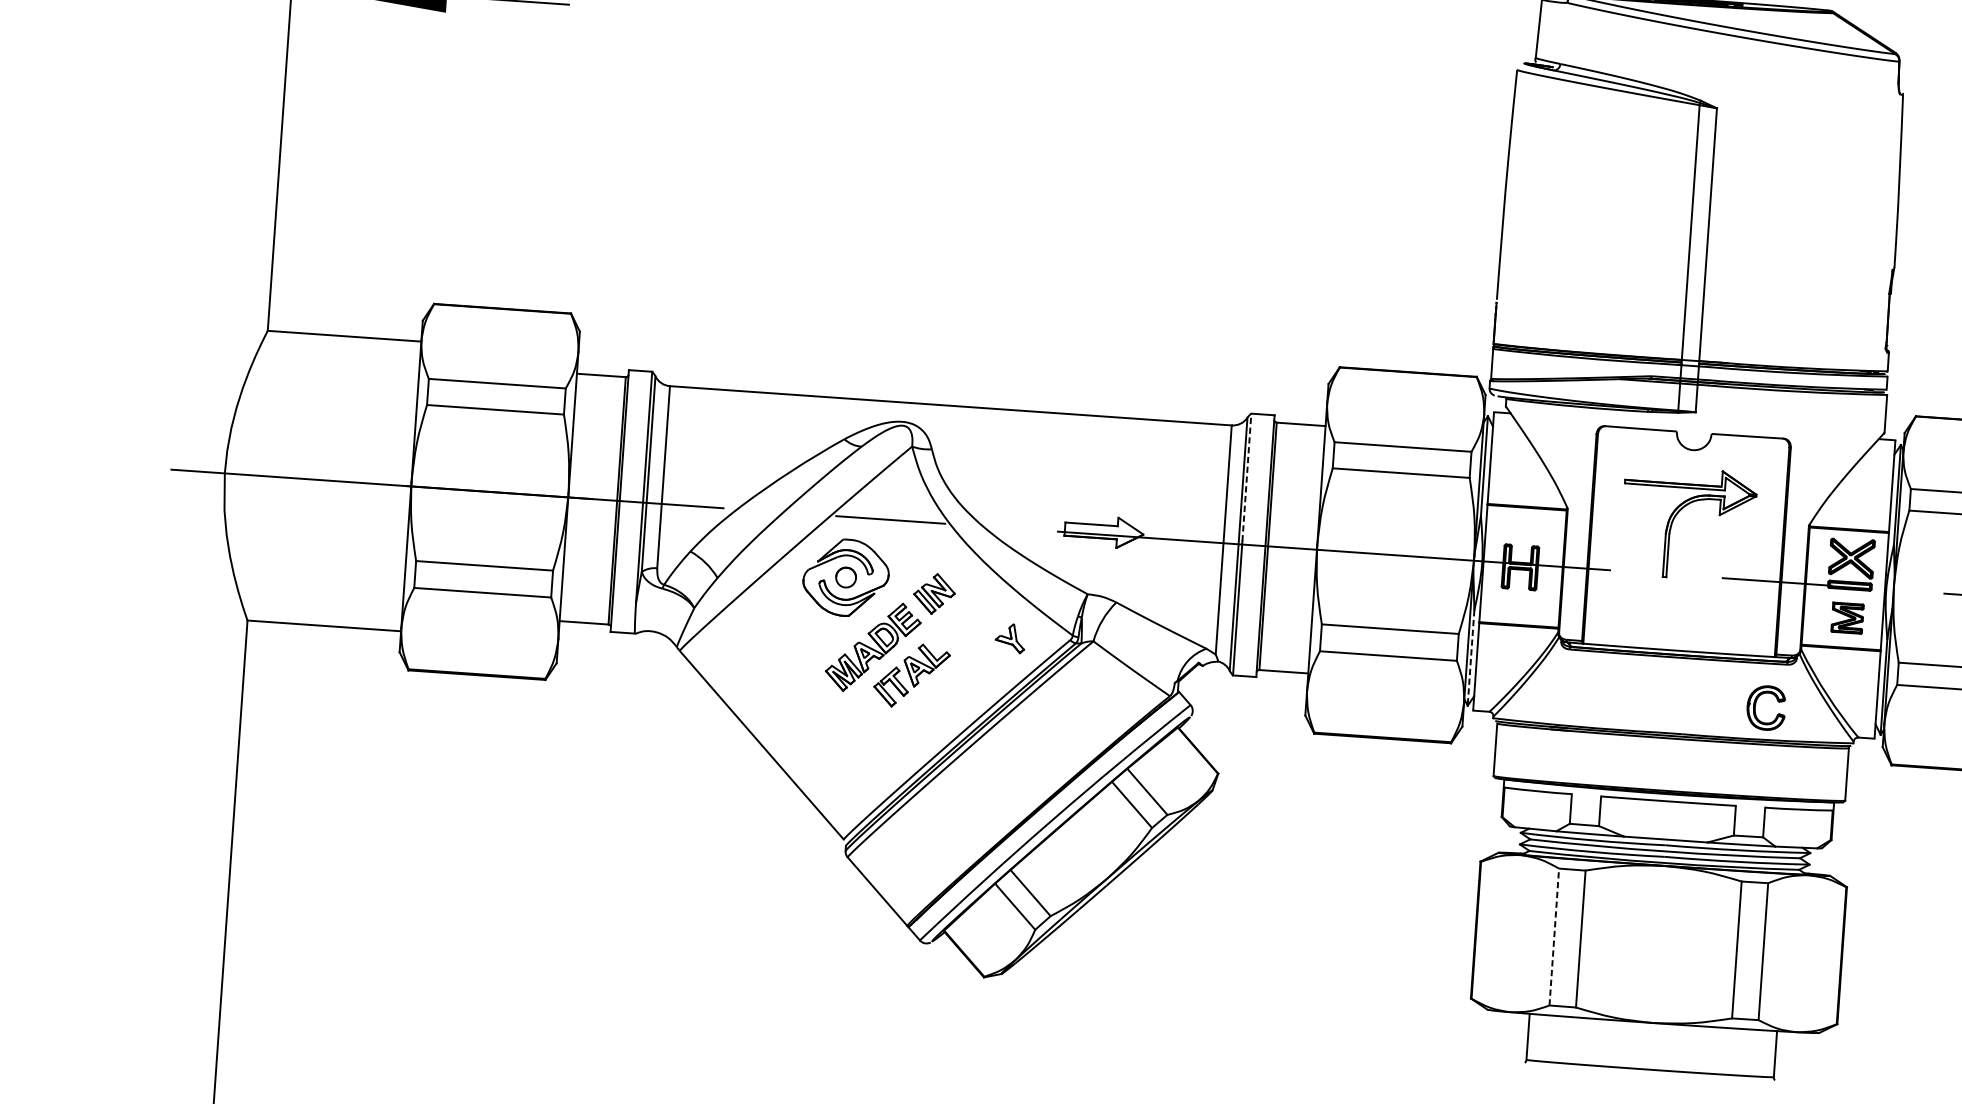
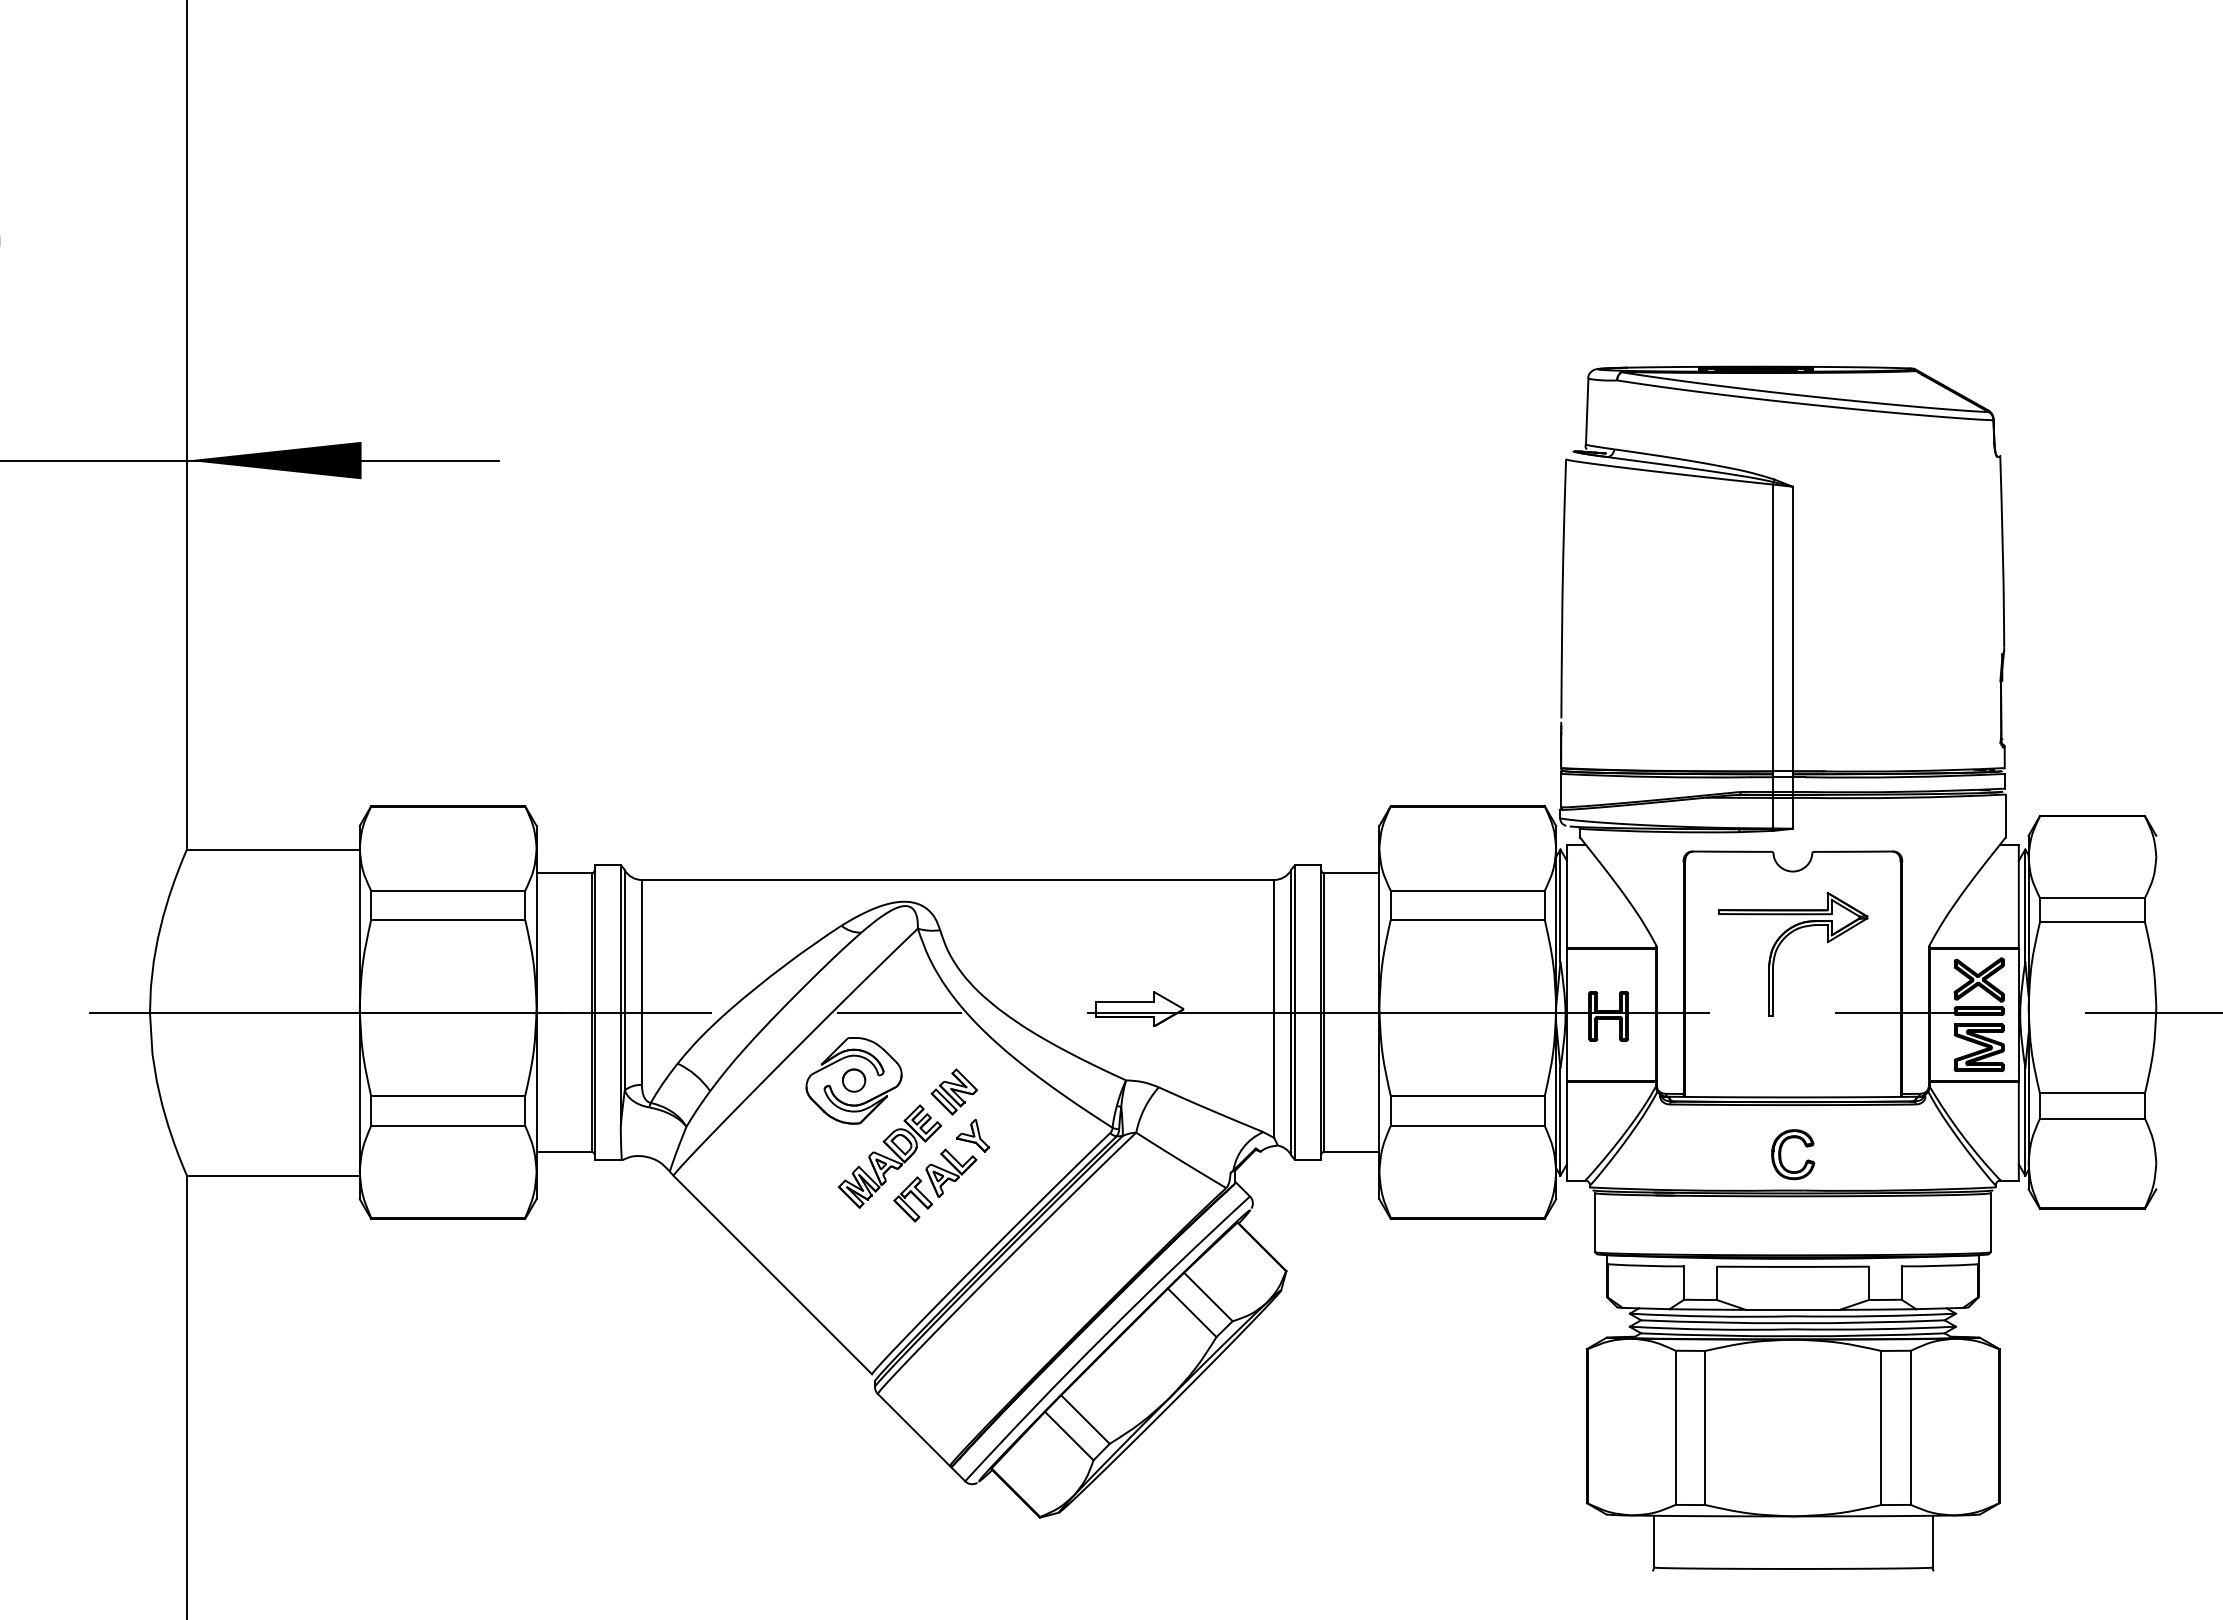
line: (1247, 477) -> (1295, 937), dashed -> solid
part: (1847, 618) -> (1978, 1047), size x1.43
part: (1010, 638) -> (972, 1135), moved
line: (1471, 657) -> (1560, 1121), dashed -> solid
part: (1755, 707) -> (1781, 1154), moved
line: (1554, 936) -> (1675, 1427), dashed -> solid

